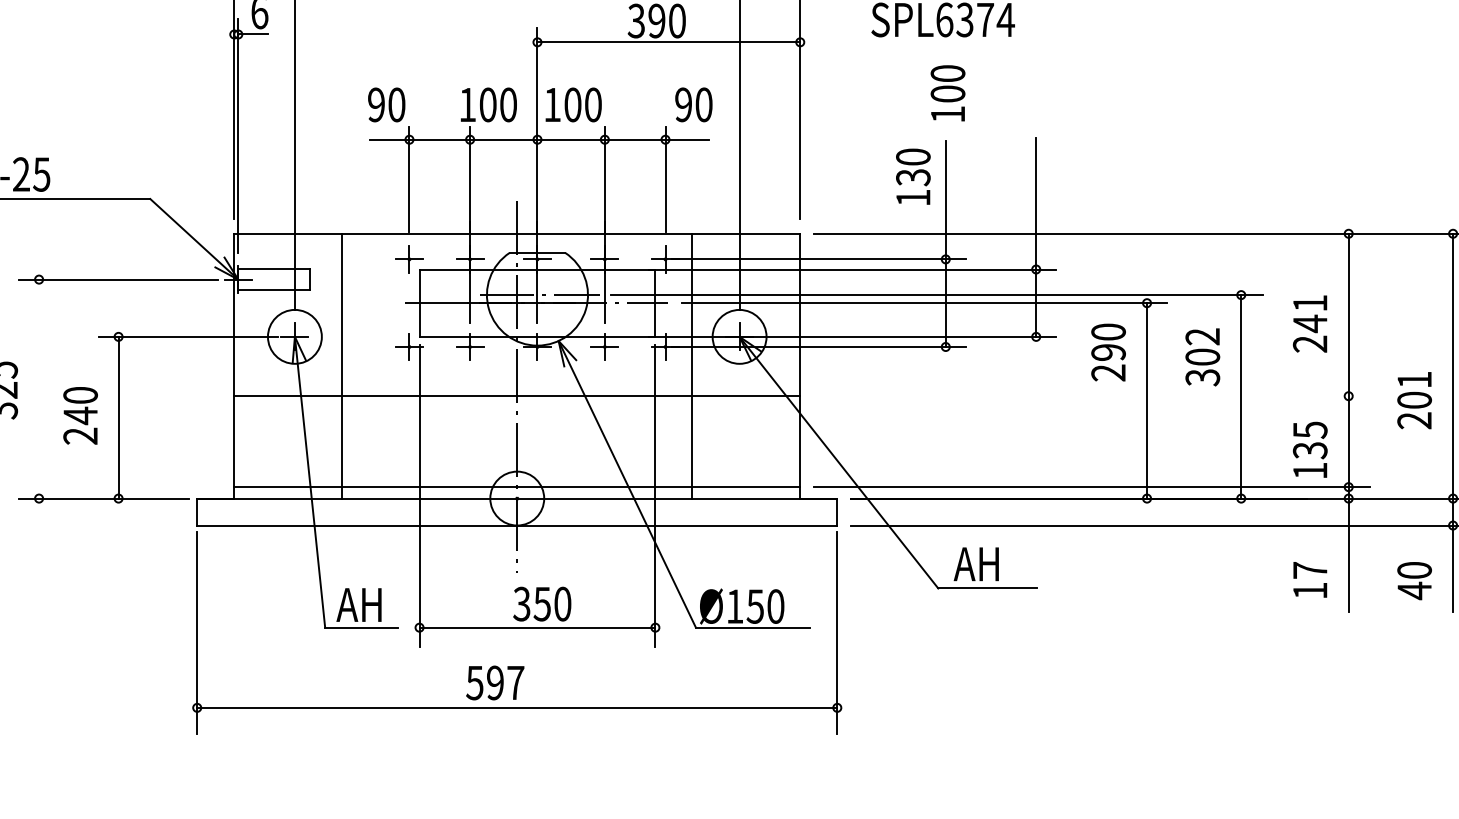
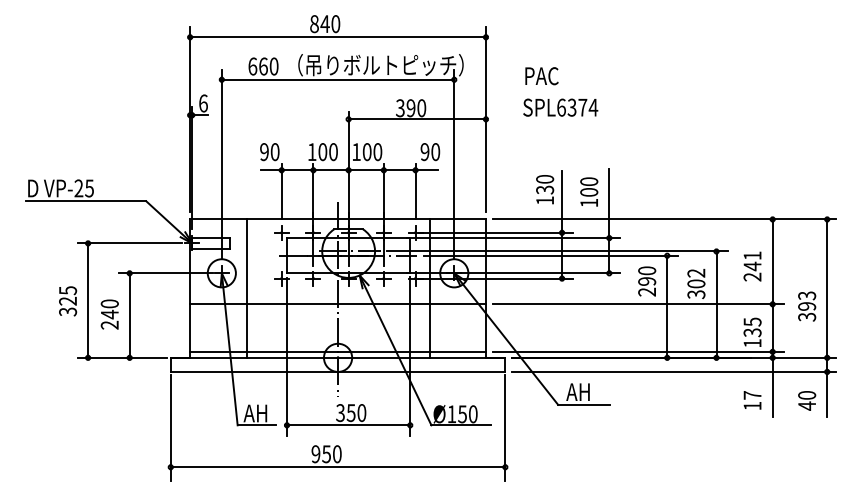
text: (948, 92) -> (589, 191), moved
line: (39, 388) -> (88, 300), added
line: (1092, 396) -> (638, 304), added
text: (1415, 400) -> (807, 306), 201 -> 393
text: (495, 683) -> (326, 454), 597 -> 950

